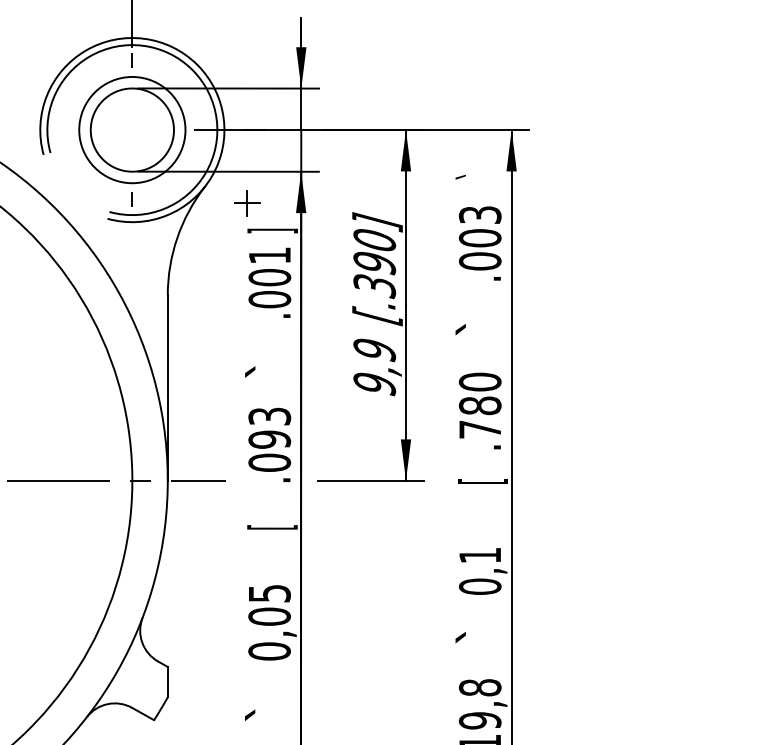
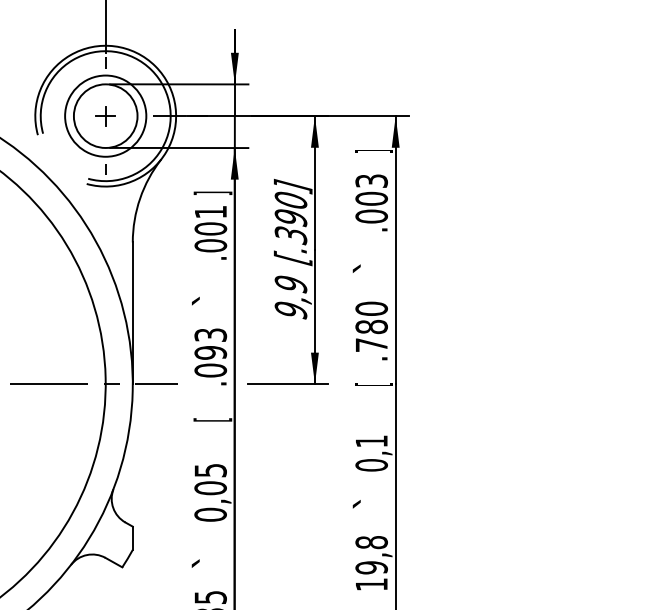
text: (481, 176) -> (372, 151), ` -> ]
part: (247, 203) -> (105, 116), moved

